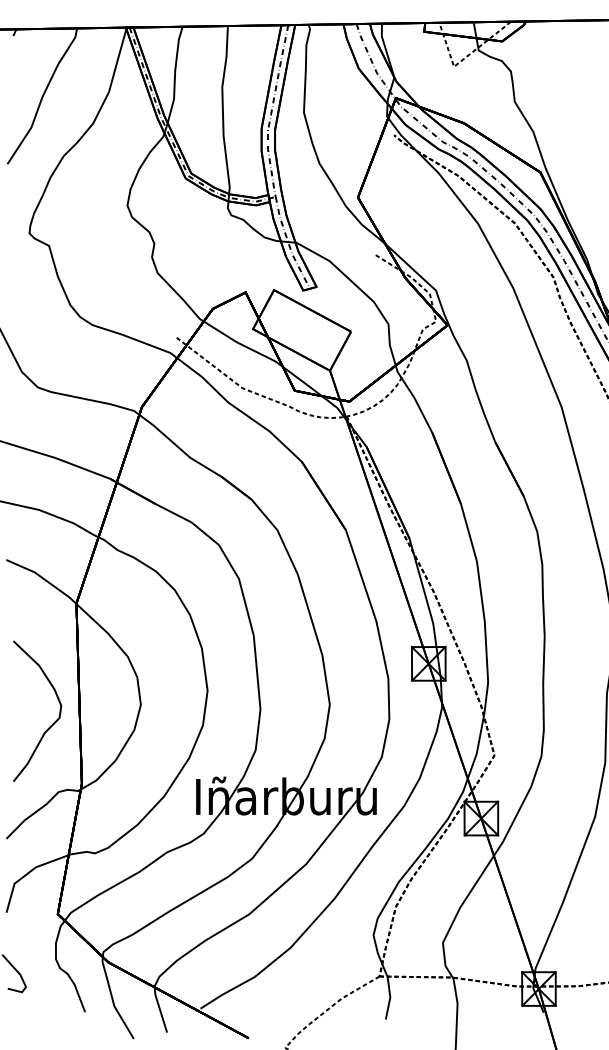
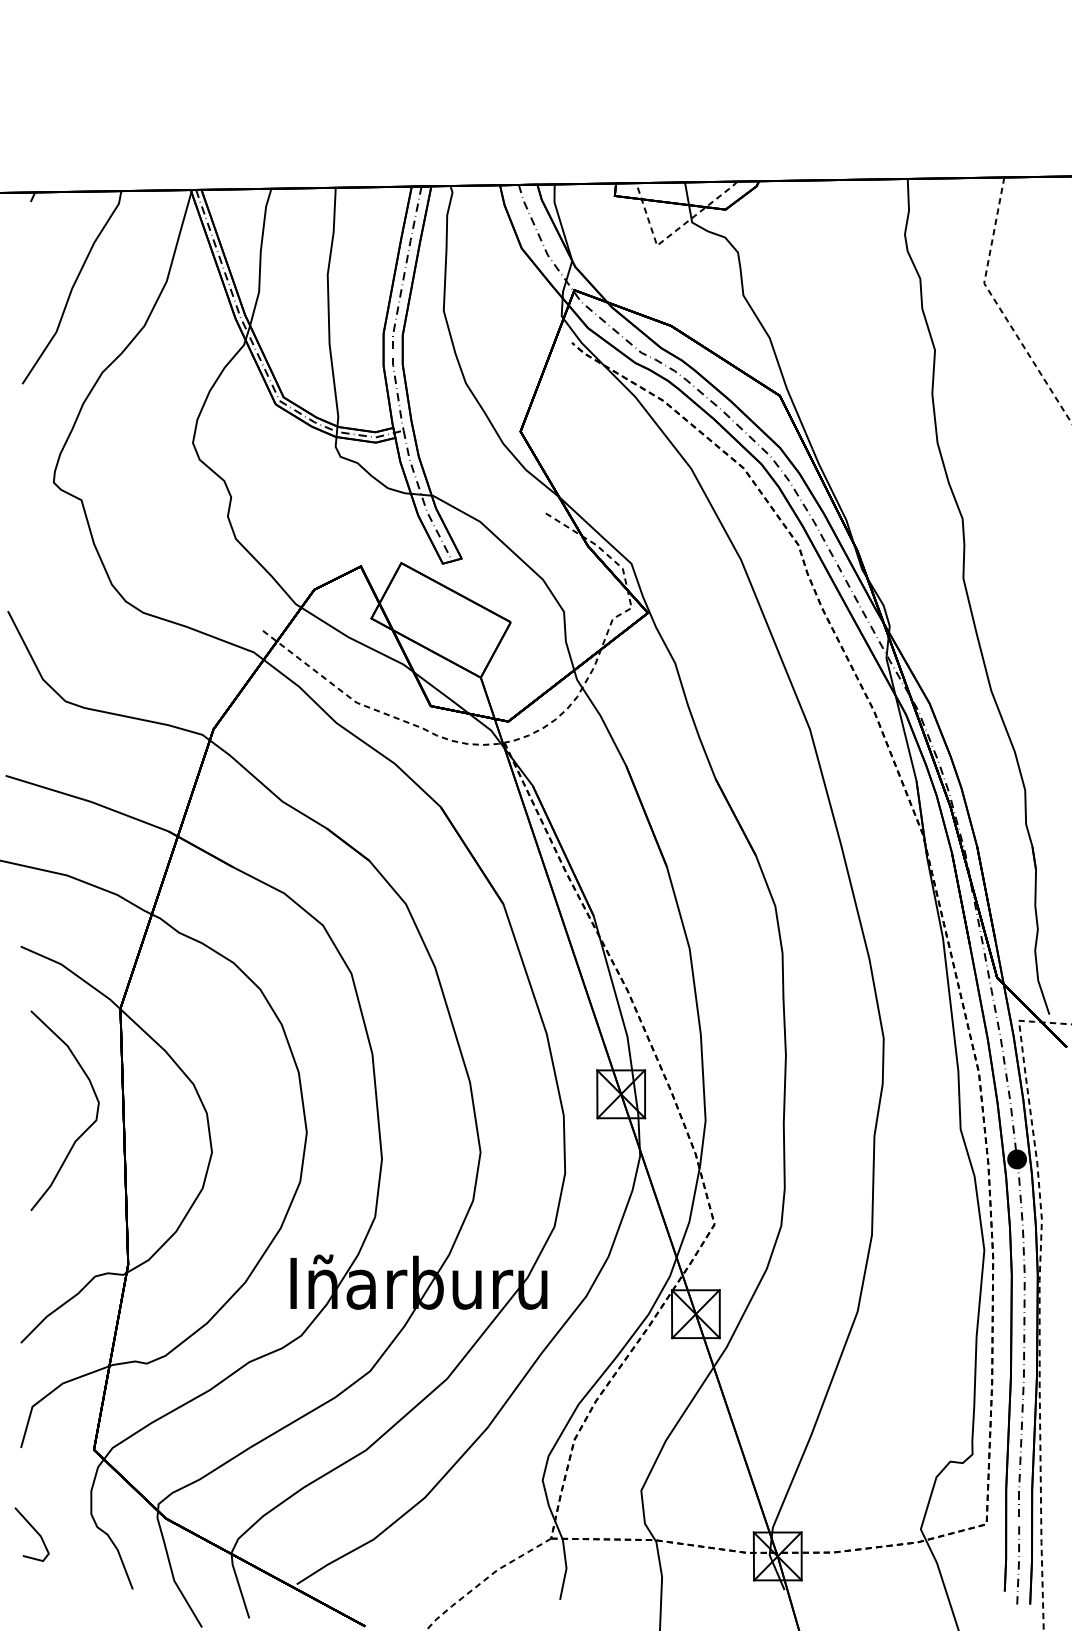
curve: (51, 725) -> (84, 1130), moved

